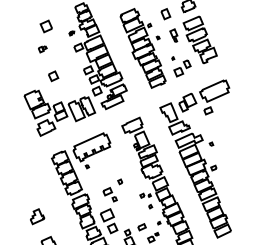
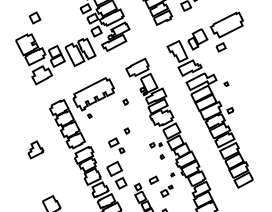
part: (53, 76) -> (35, 18), moved
part: (120, 155) -> (125, 101), added
part: (37, 216) -> (35, 149), moved

